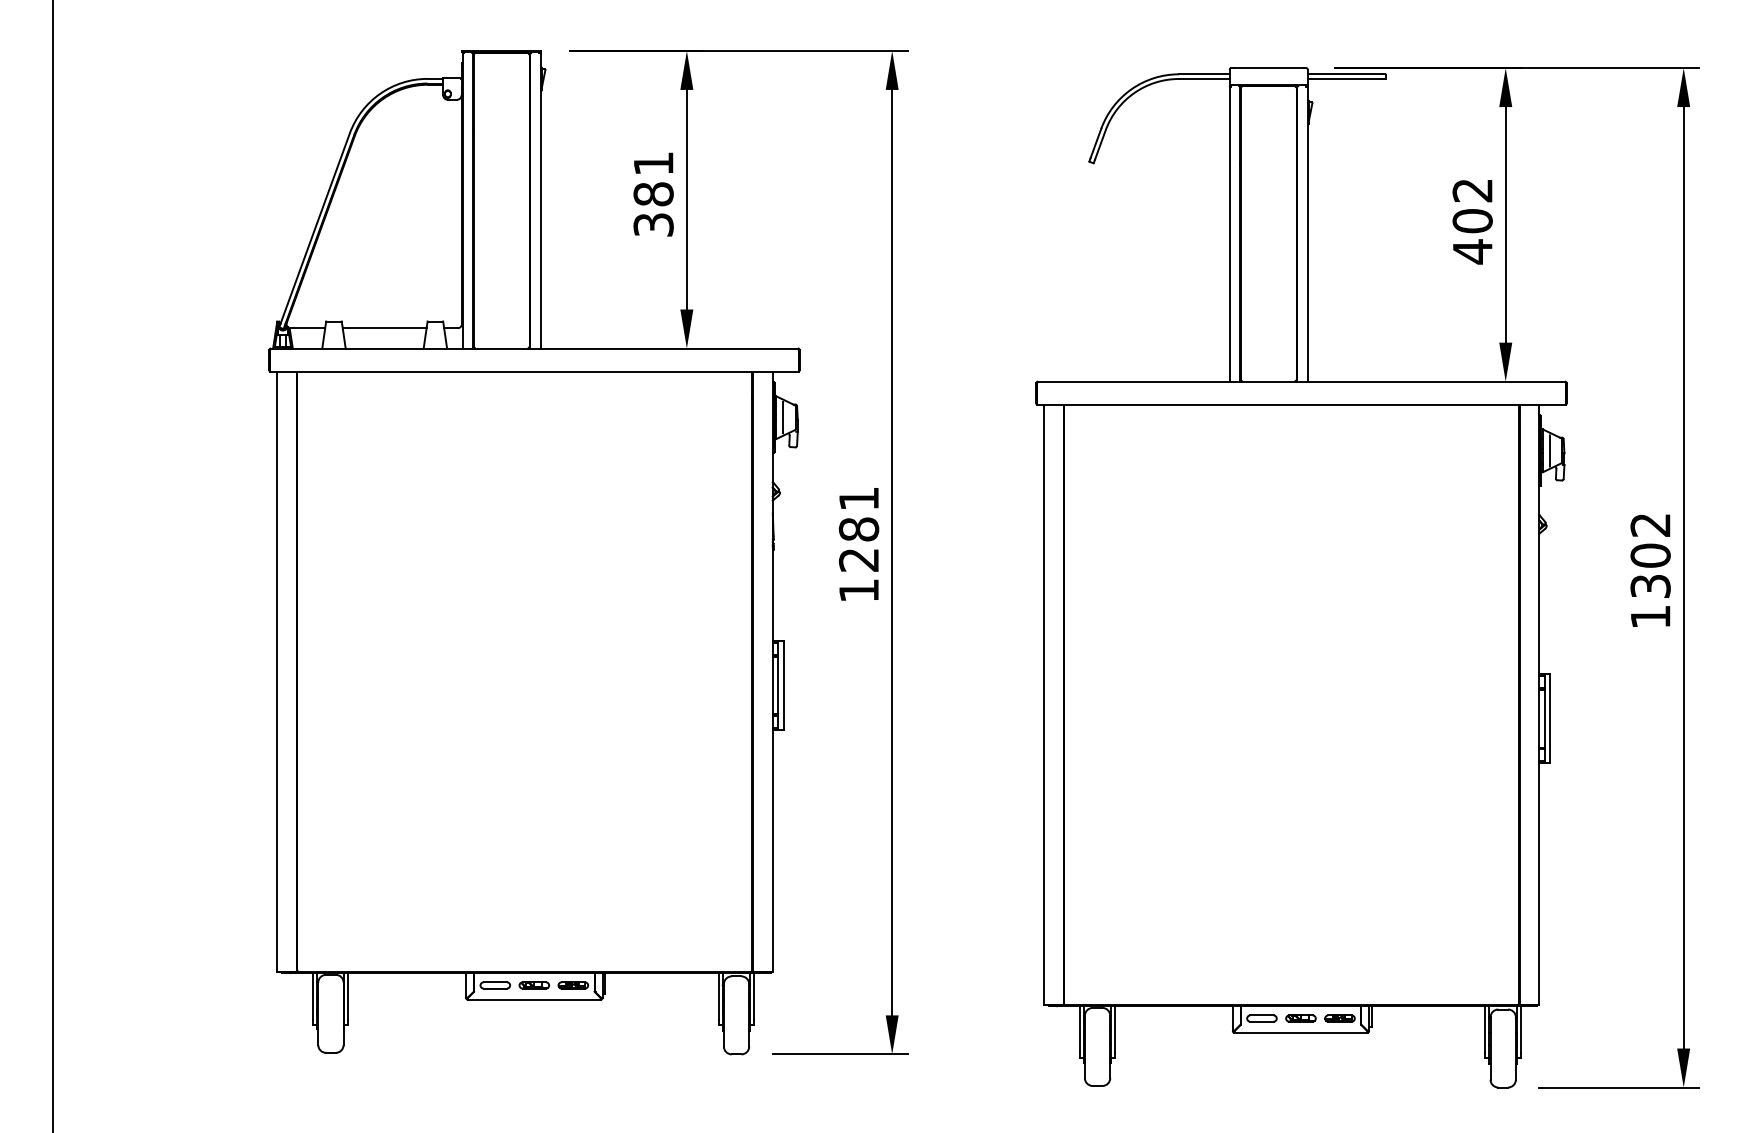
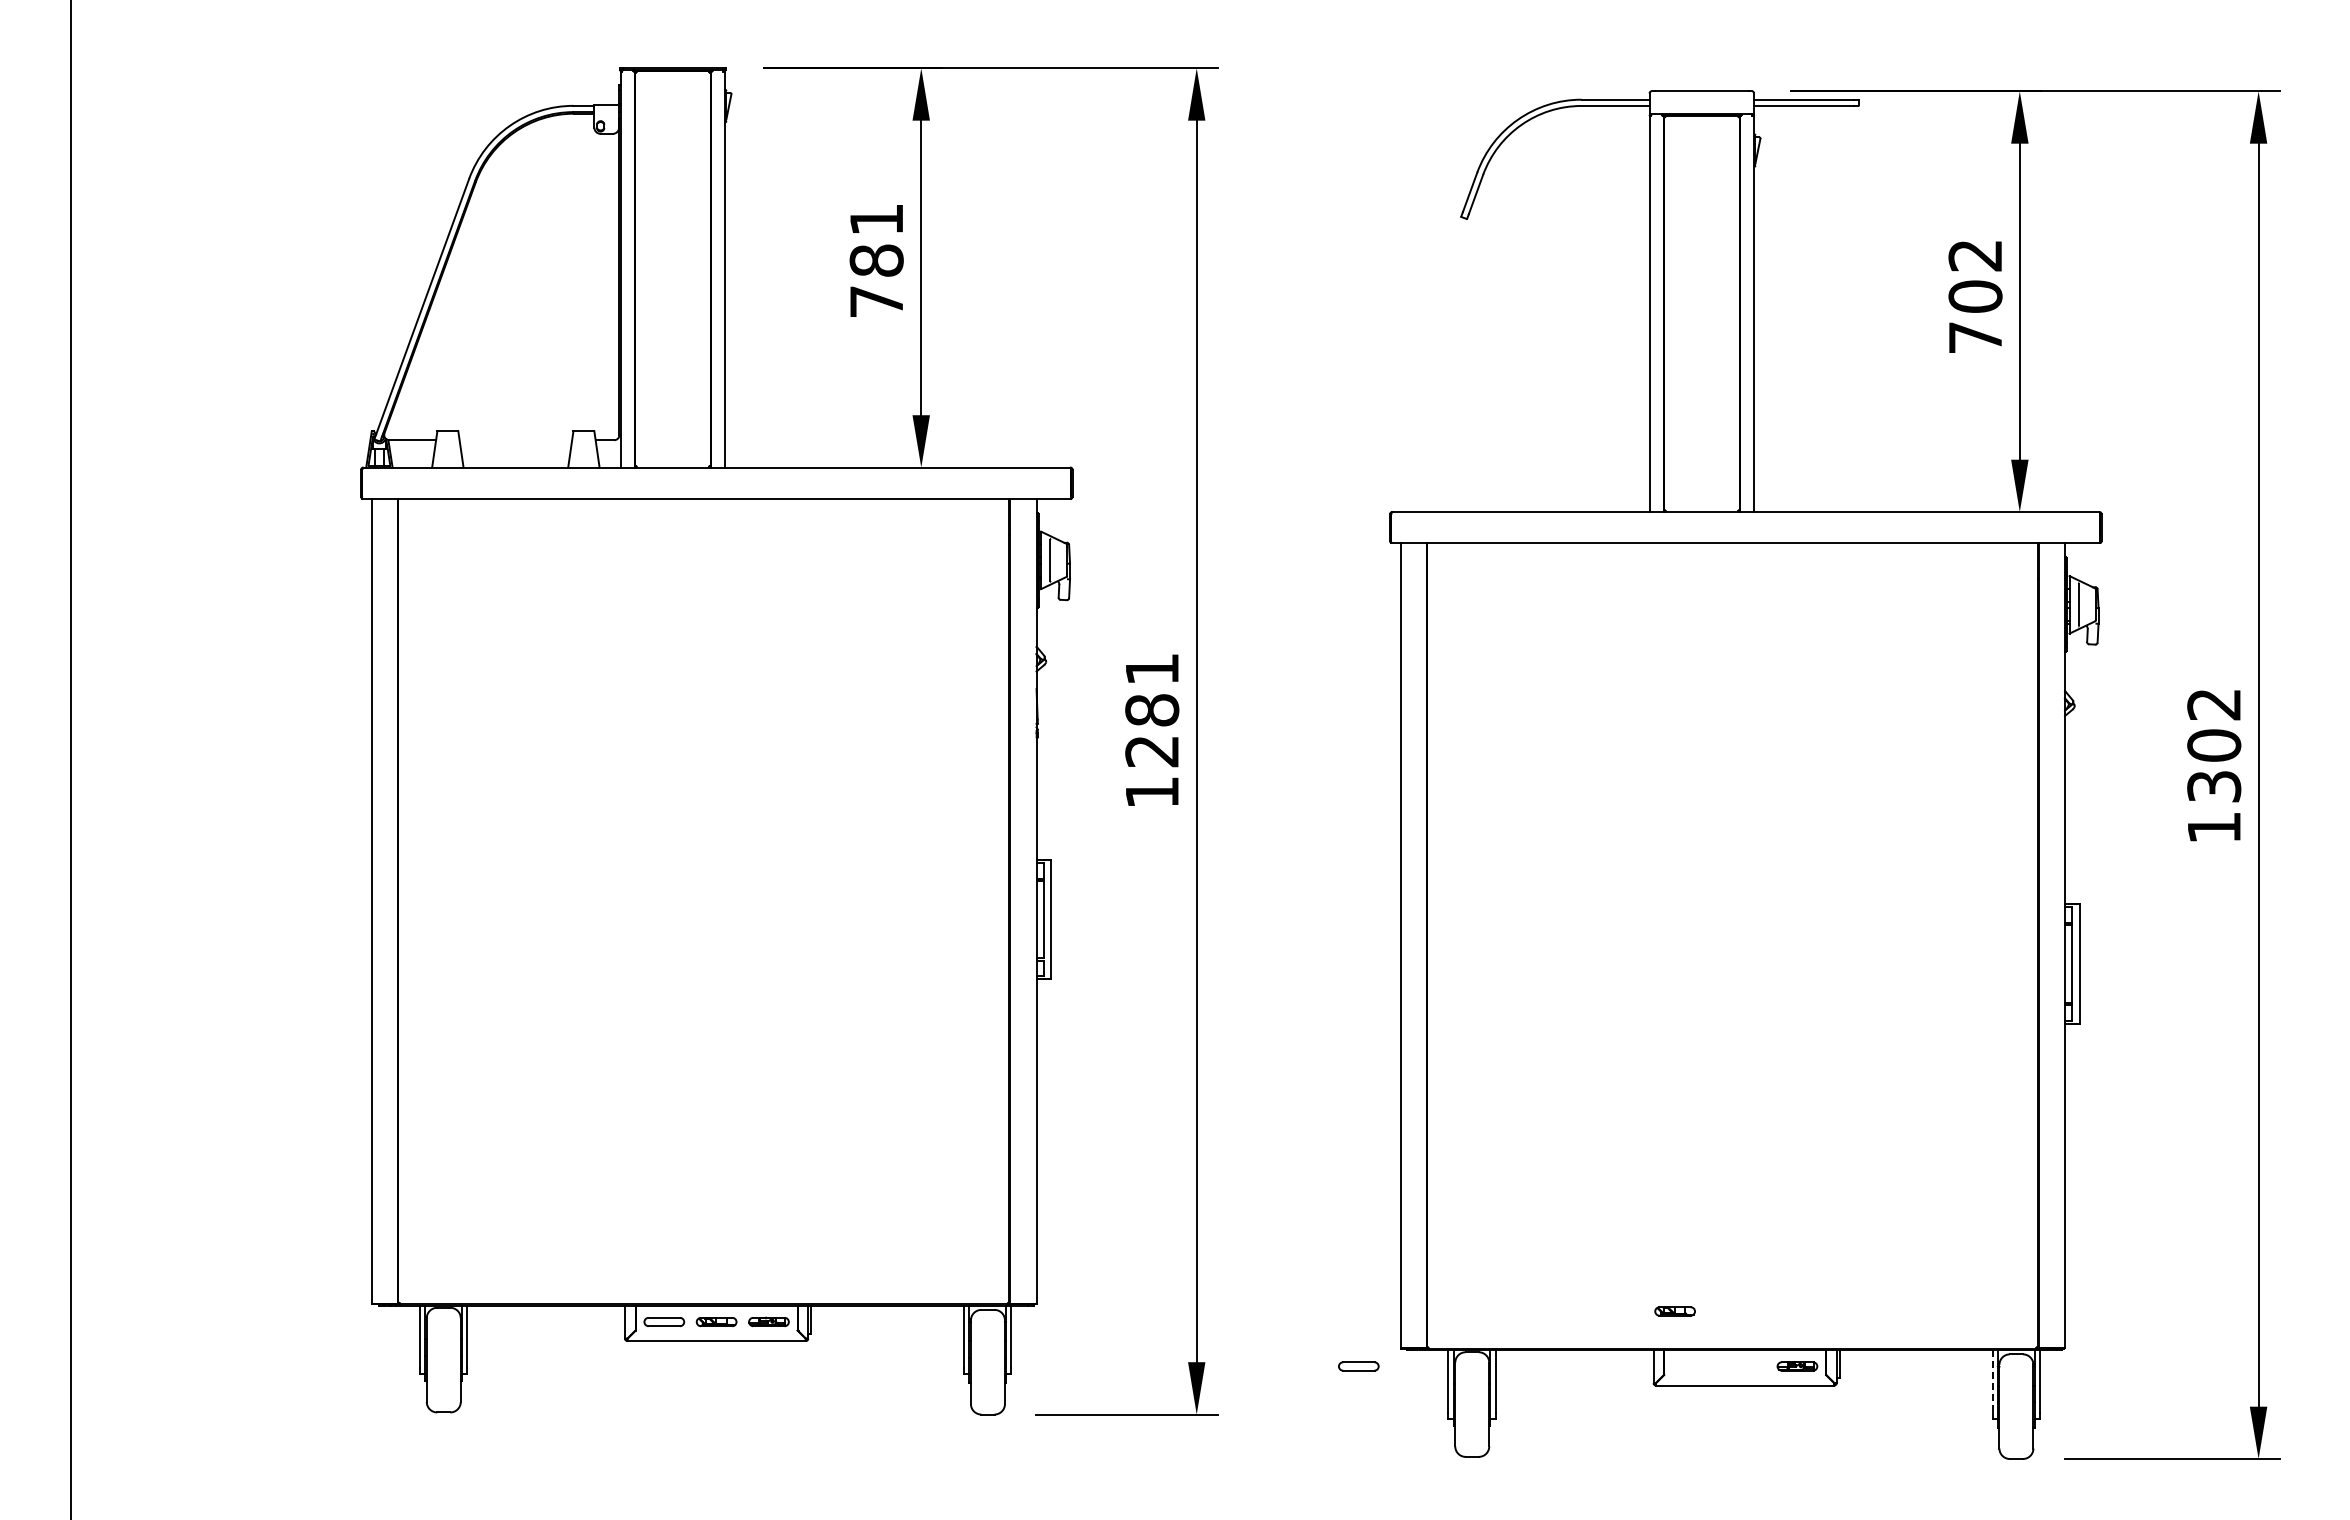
text: (653, 224) -> (876, 301), 381 -> 781
text: (1472, 251) -> (1975, 337), 402 -> 702
line: (384, 328) -> (515, 440), removed
part: (1261, 1018) -> (1358, 1366), moved
part: (1300, 1018) -> (1674, 1311), moved
line: (1485, 1030) -> (1992, 1382), solid -> dashed

